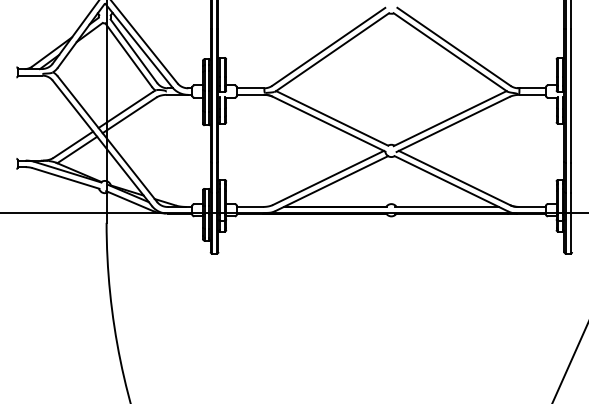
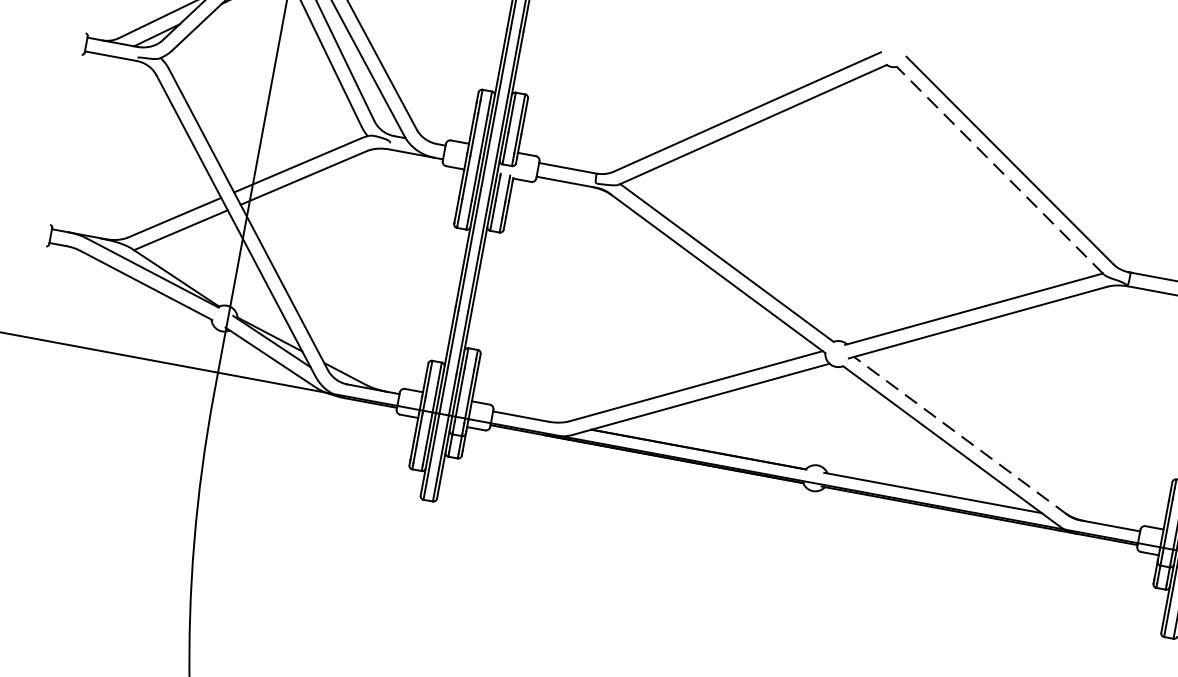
line: (450, 52) -> (1000, 170), solid -> dashed
line: (454, 178) -> (959, 436), solid -> dashed

